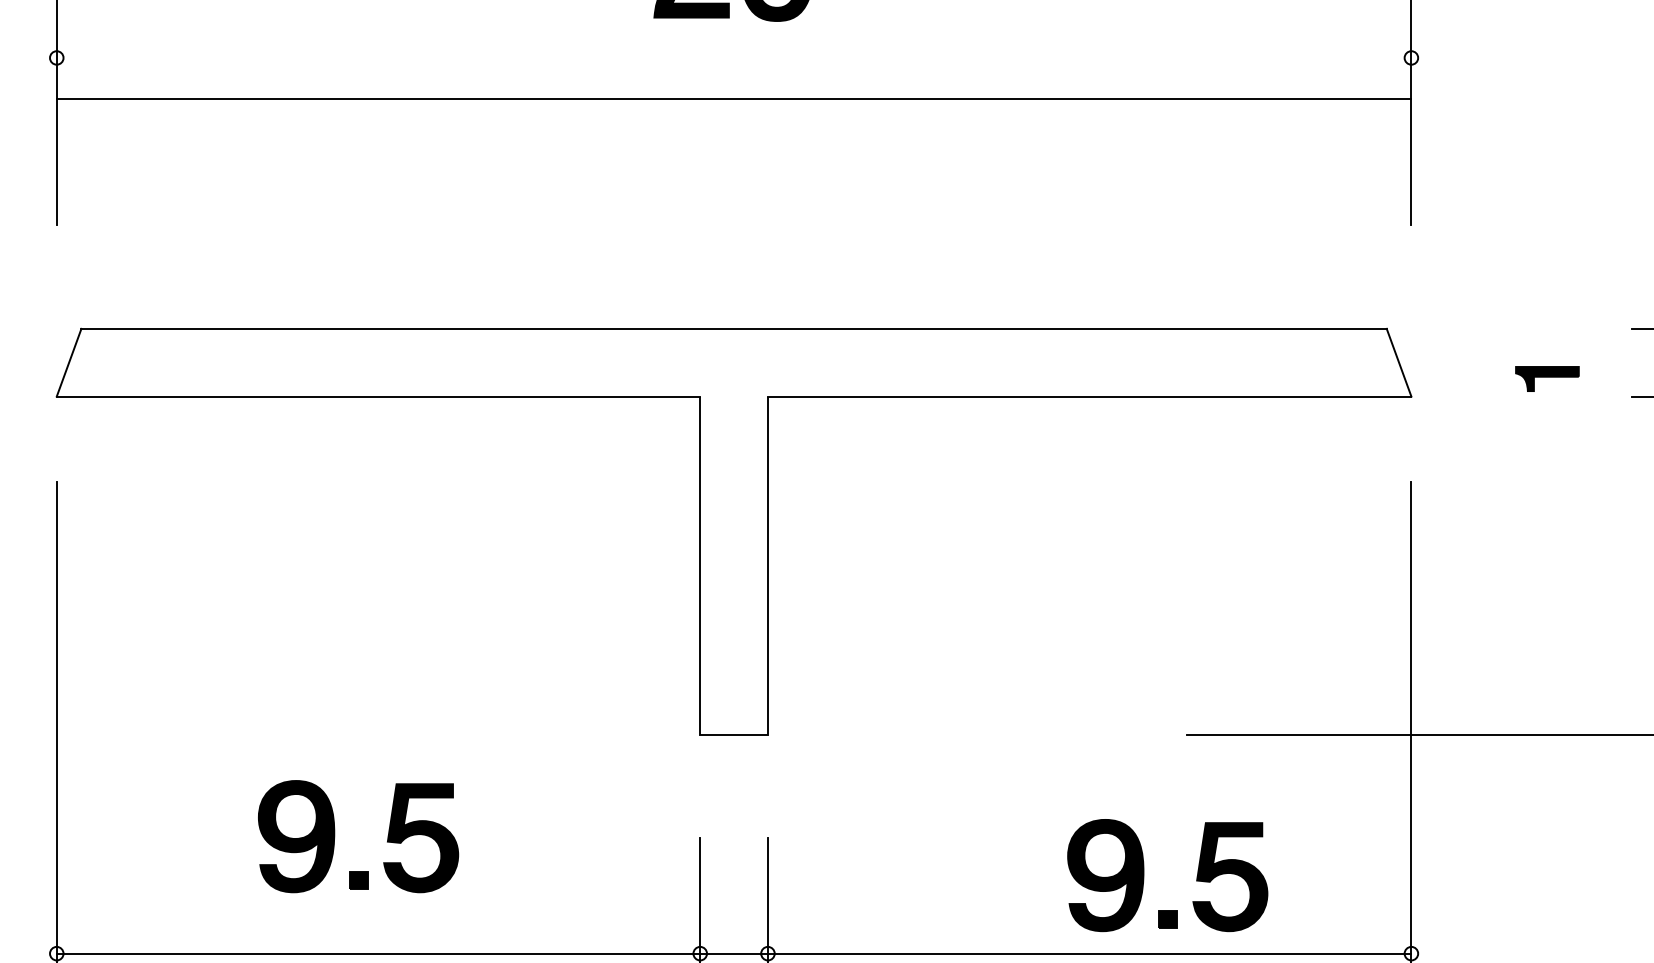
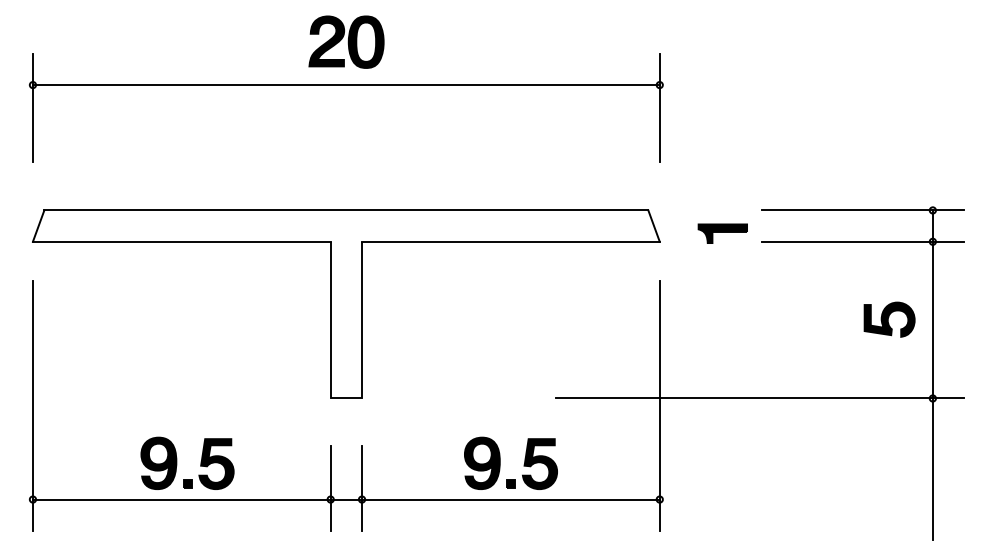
line: (732, 99) -> (345, 85), moved
part: (1546, 378) -> (722, 233), size x1.67
part: (336, 834) -> (177, 462), moved
part: (1145, 873) -> (500, 462), moved

